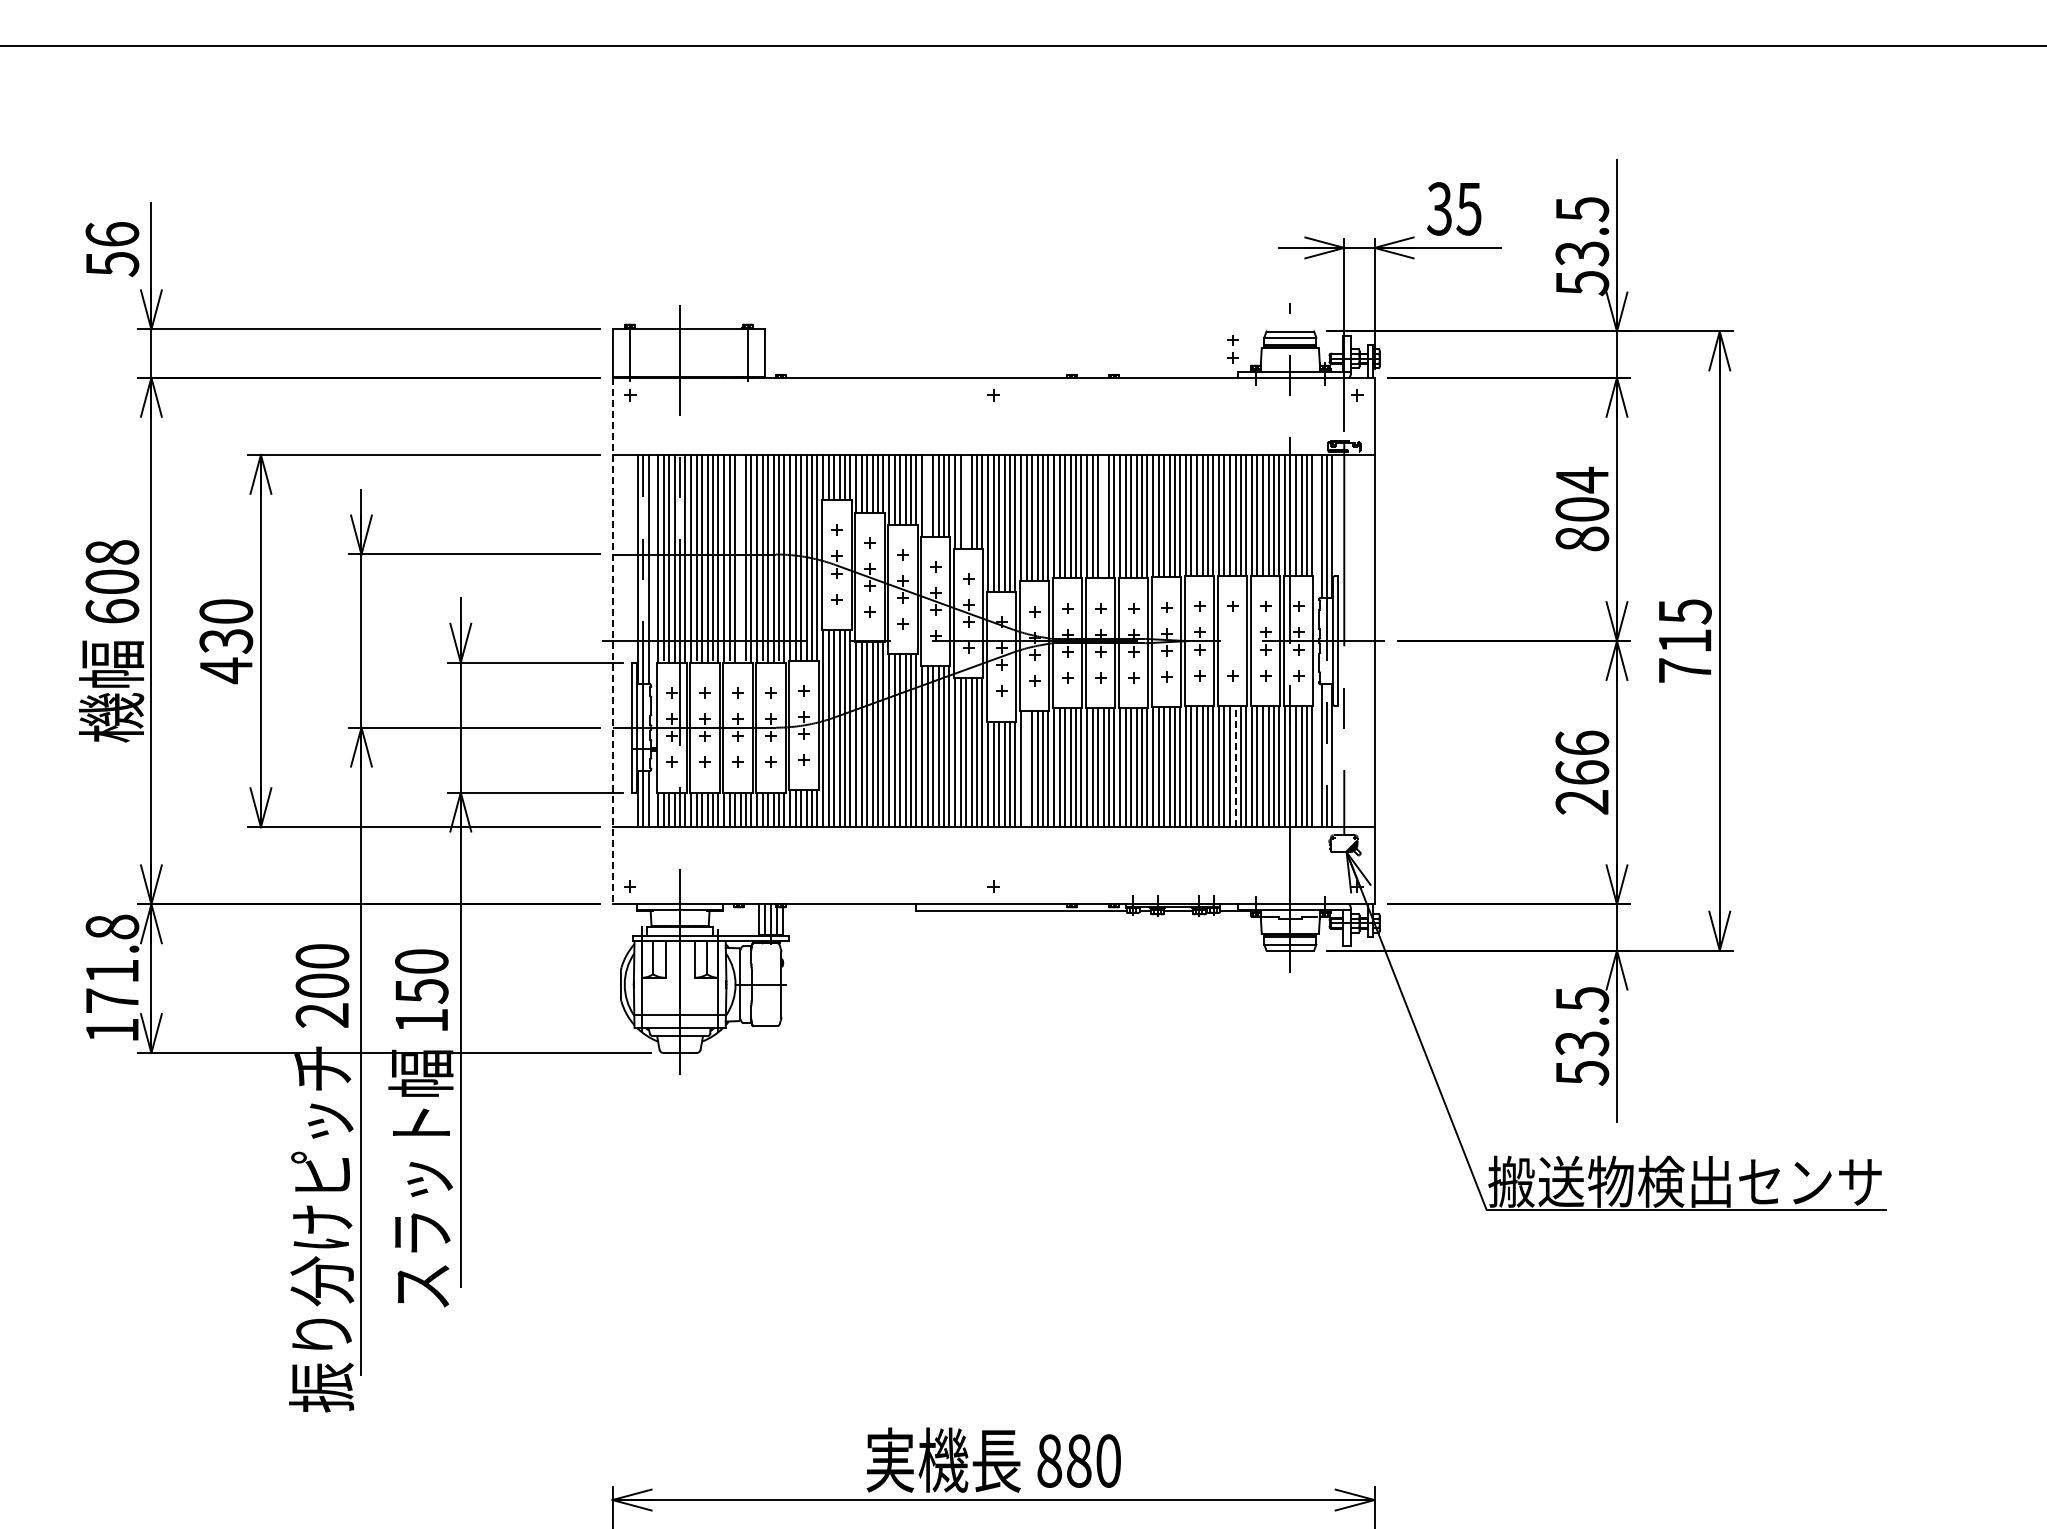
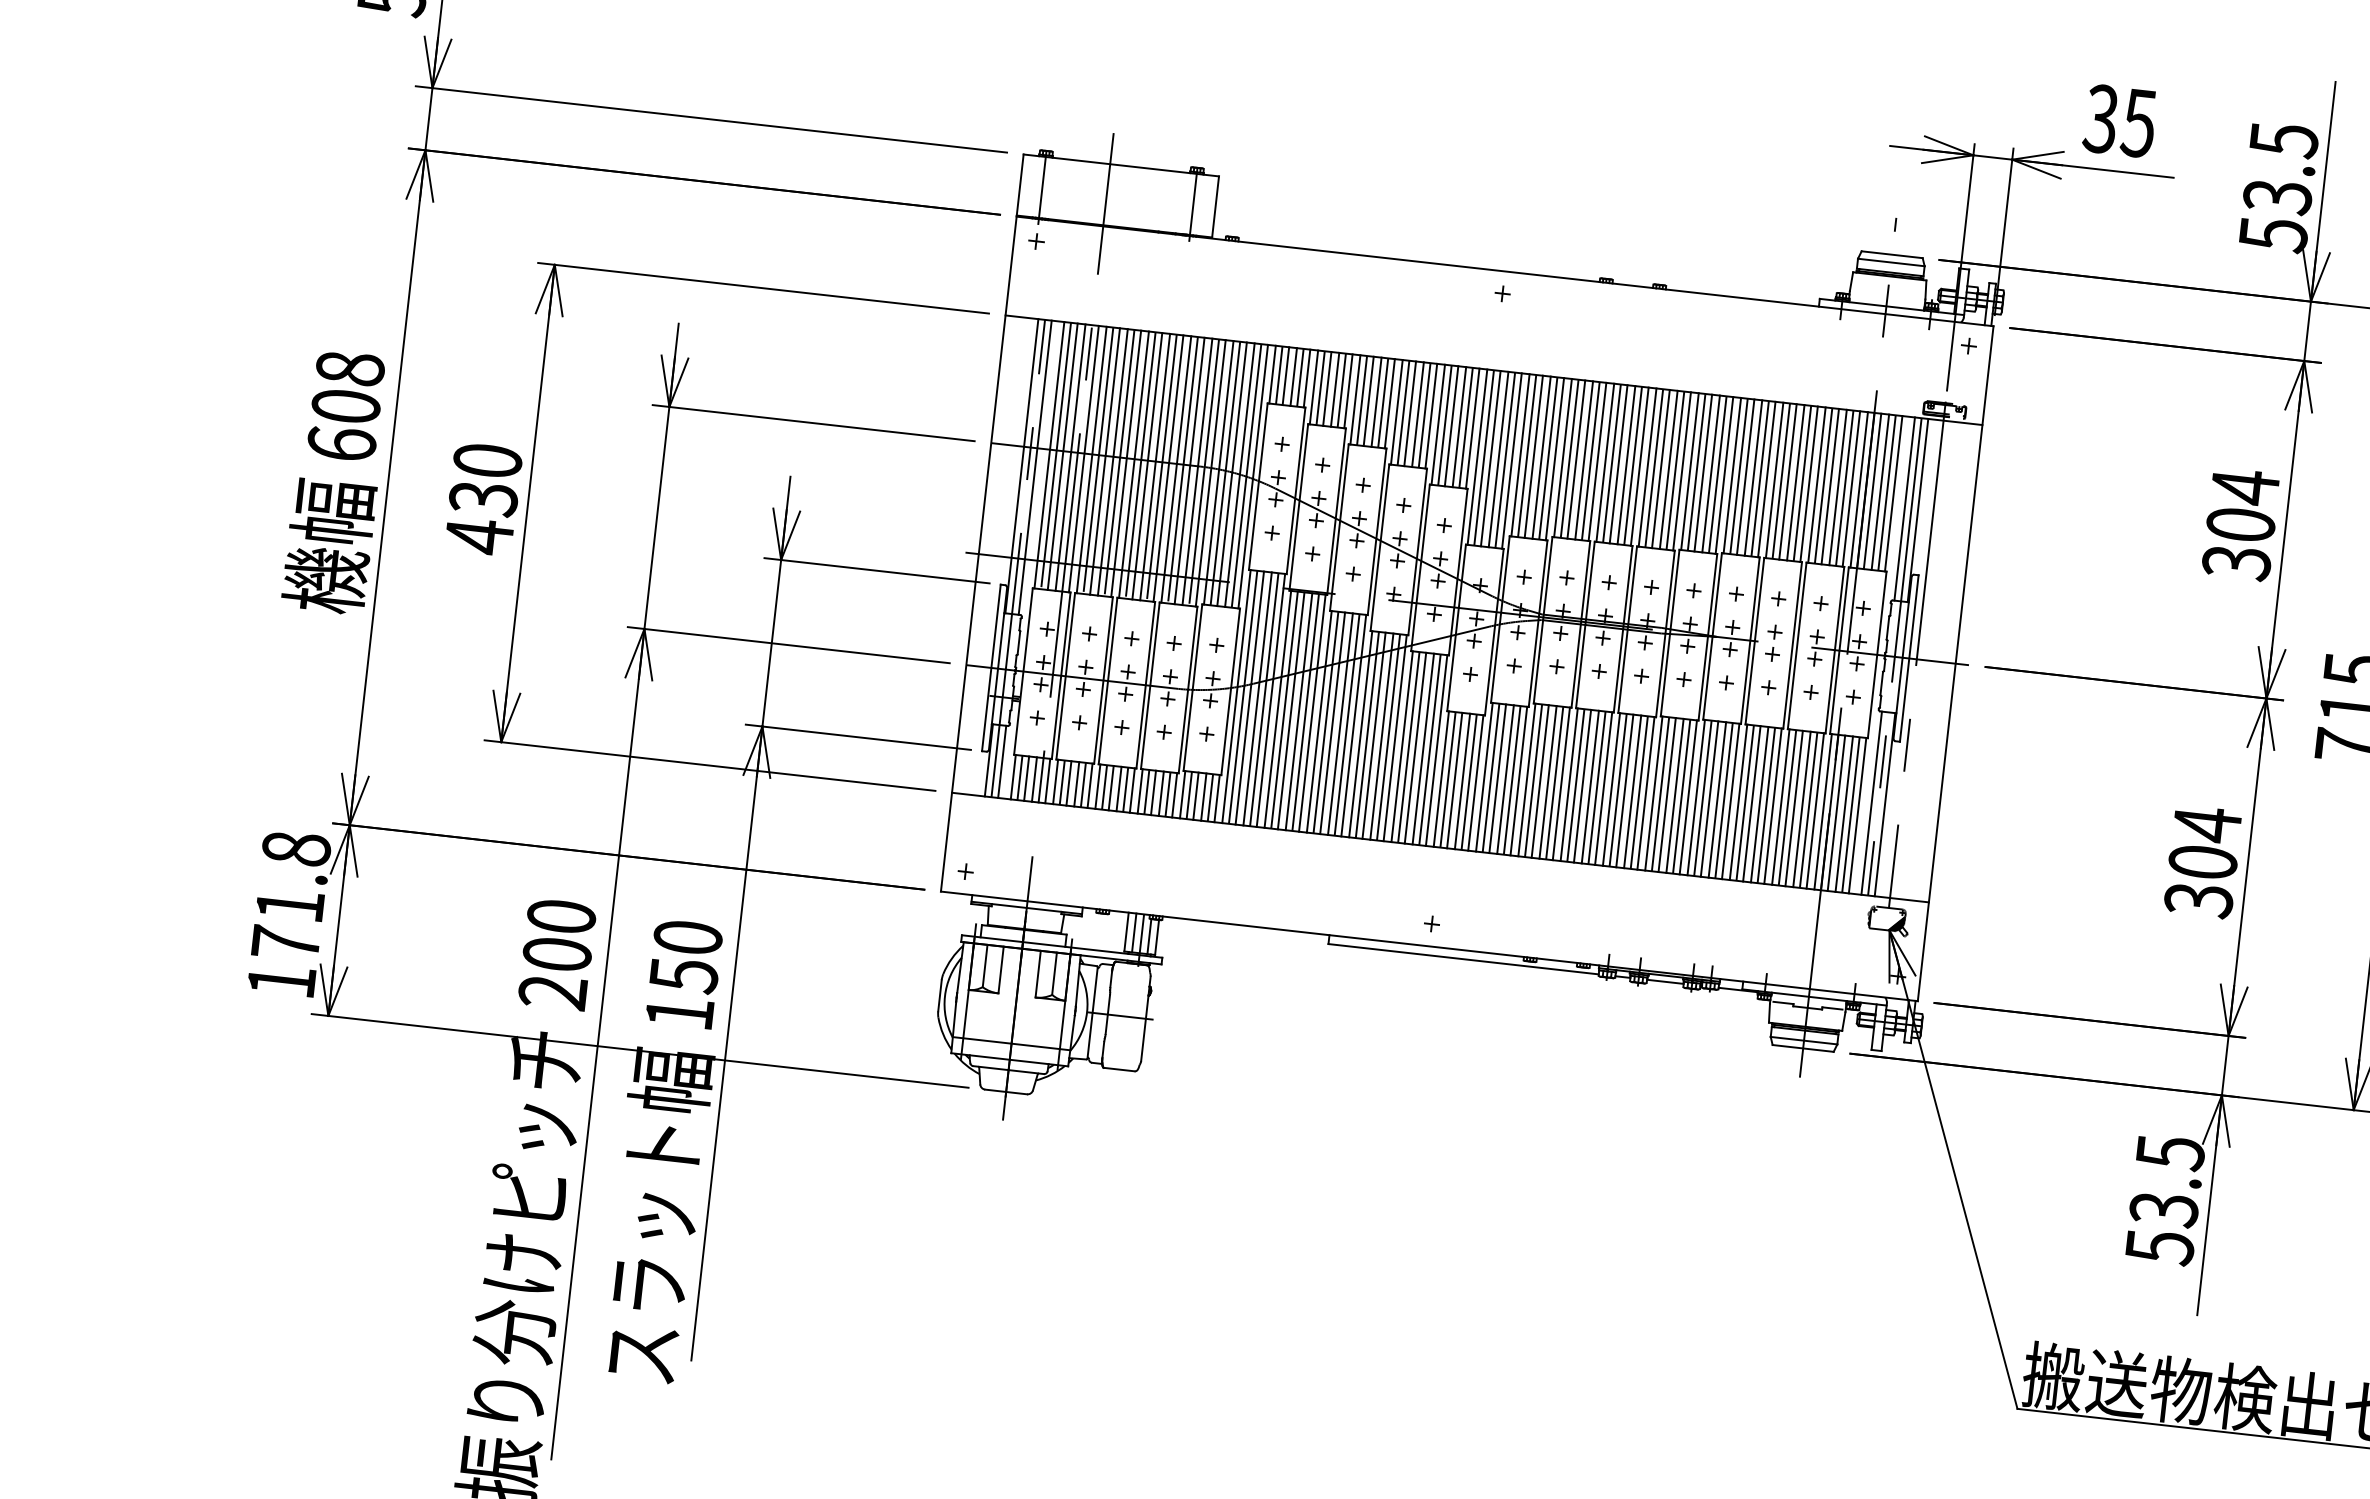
part: (1232, 349) -> (1773, 643), moved
line: (927, 495) -> (1403, 412), added
line: (965, 501) -> (1451, 425), added
line: (1103, 516) -> (1626, 464), added
text: (1582, 538) -> (2236, 562), 804 -> 304
line: (740, 558) -> (1154, 466), added
line: (612, 641) -> (978, 554), dashed -> solid
line: (1235, 766) -> (1759, 804), dashed -> solid
line: (1026, 769) -> (1490, 778), added
text: (1582, 772) -> (2203, 862), 266 -> 304

